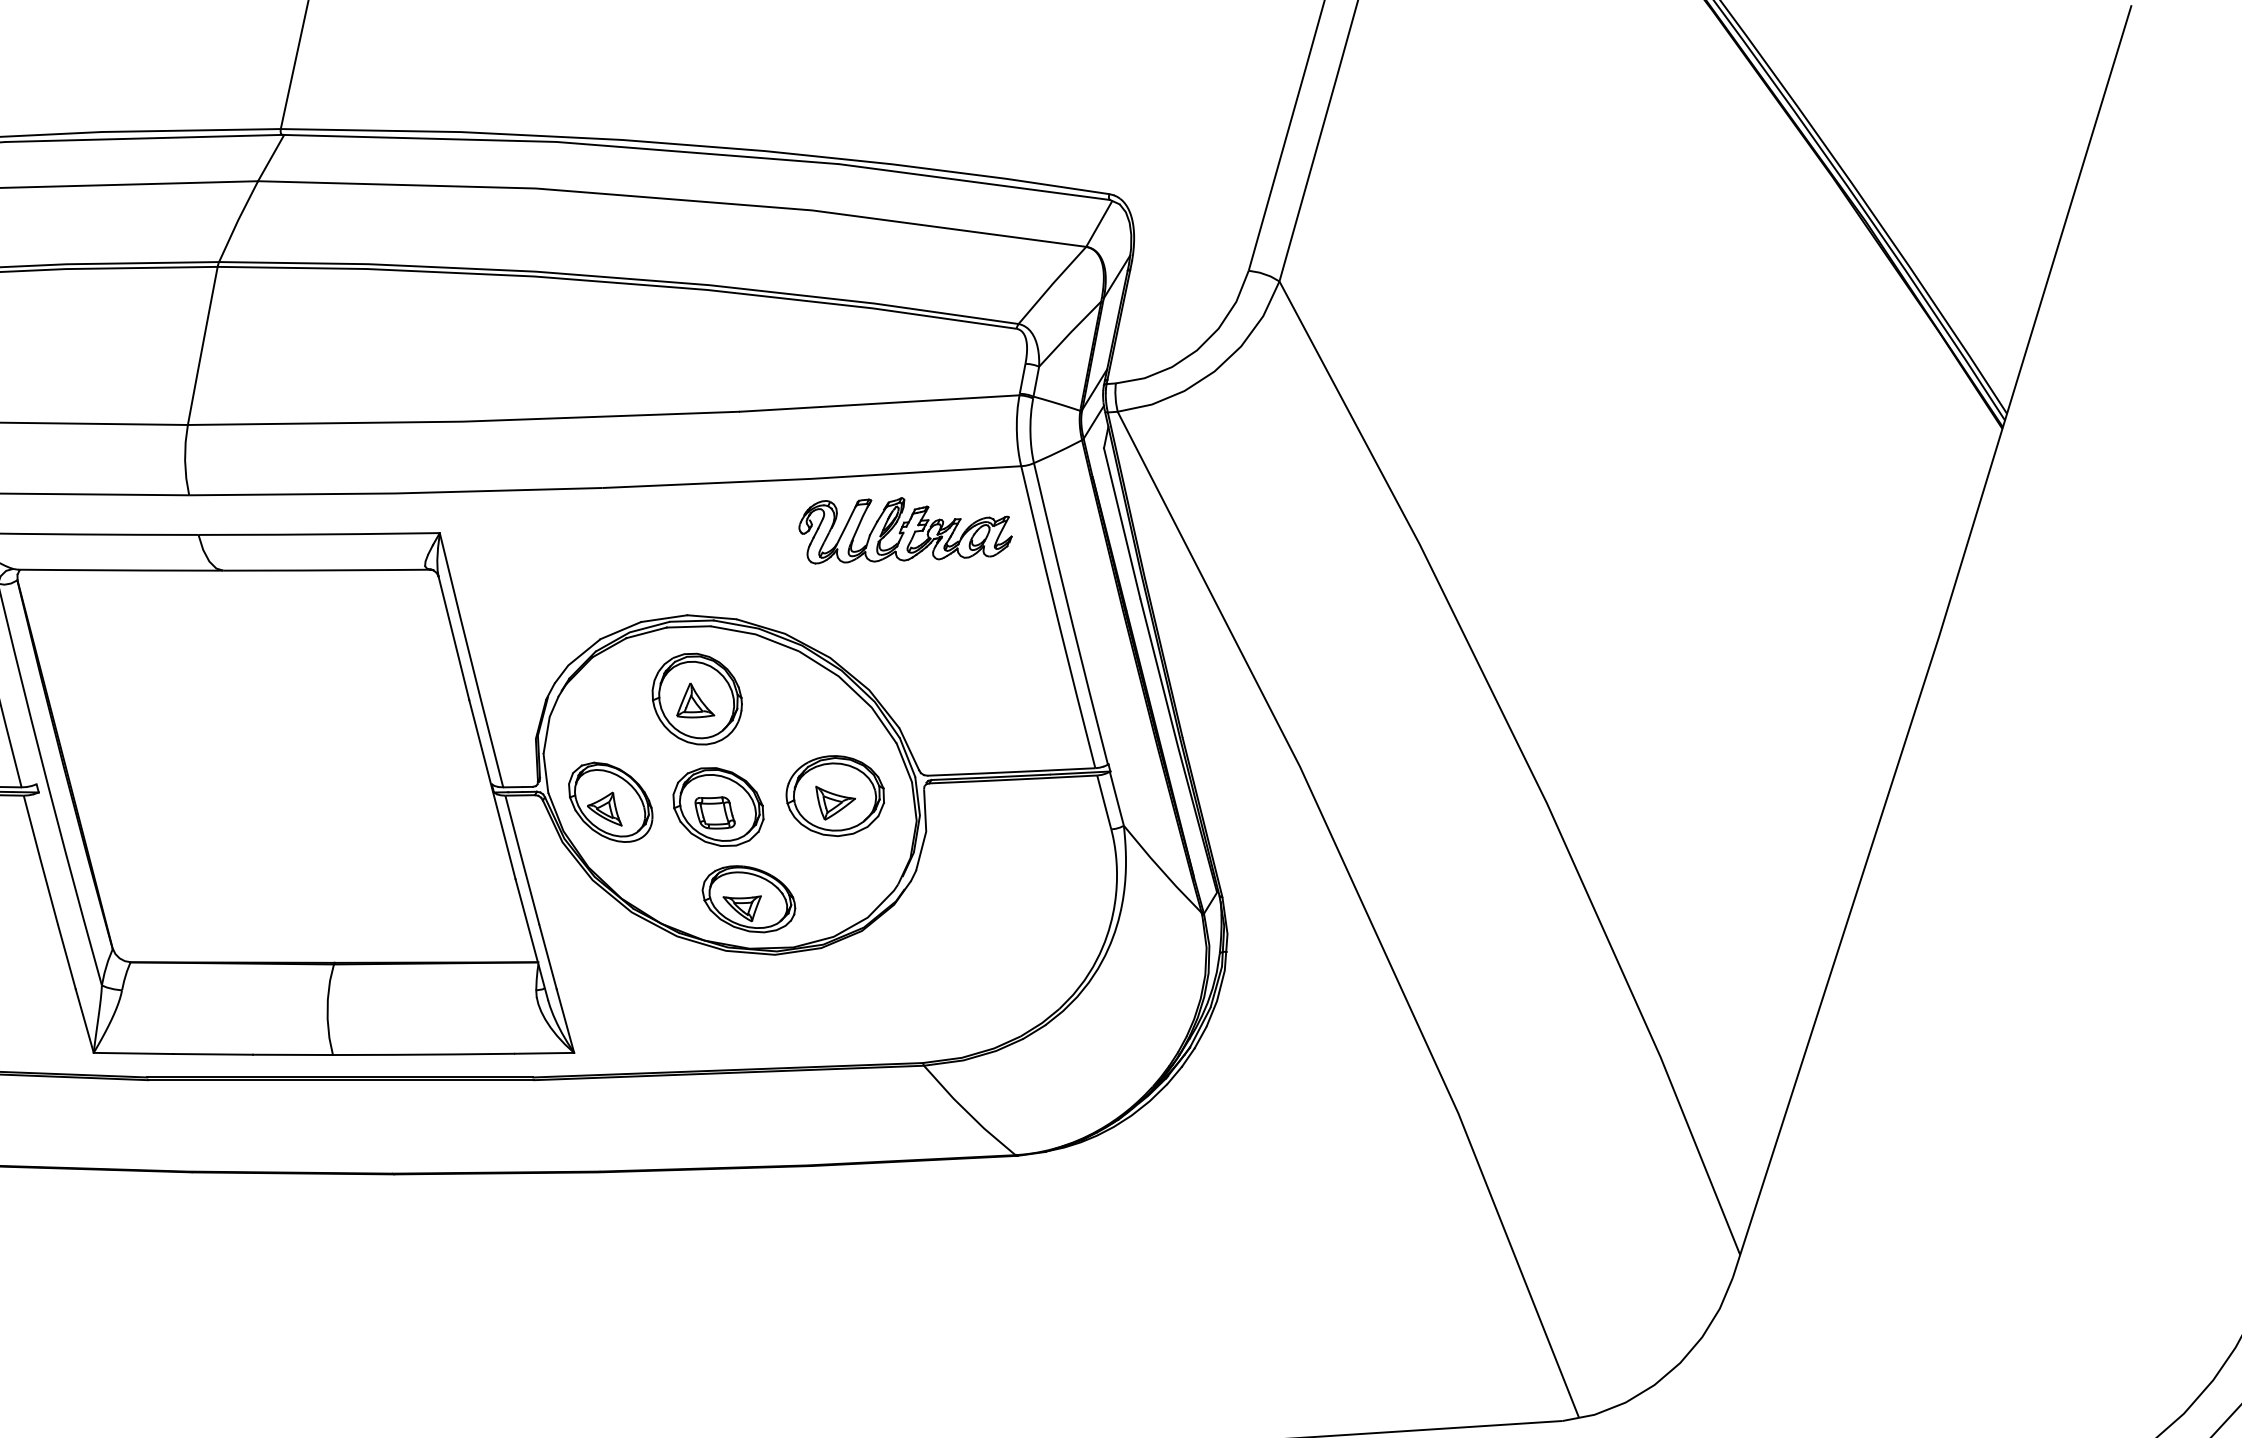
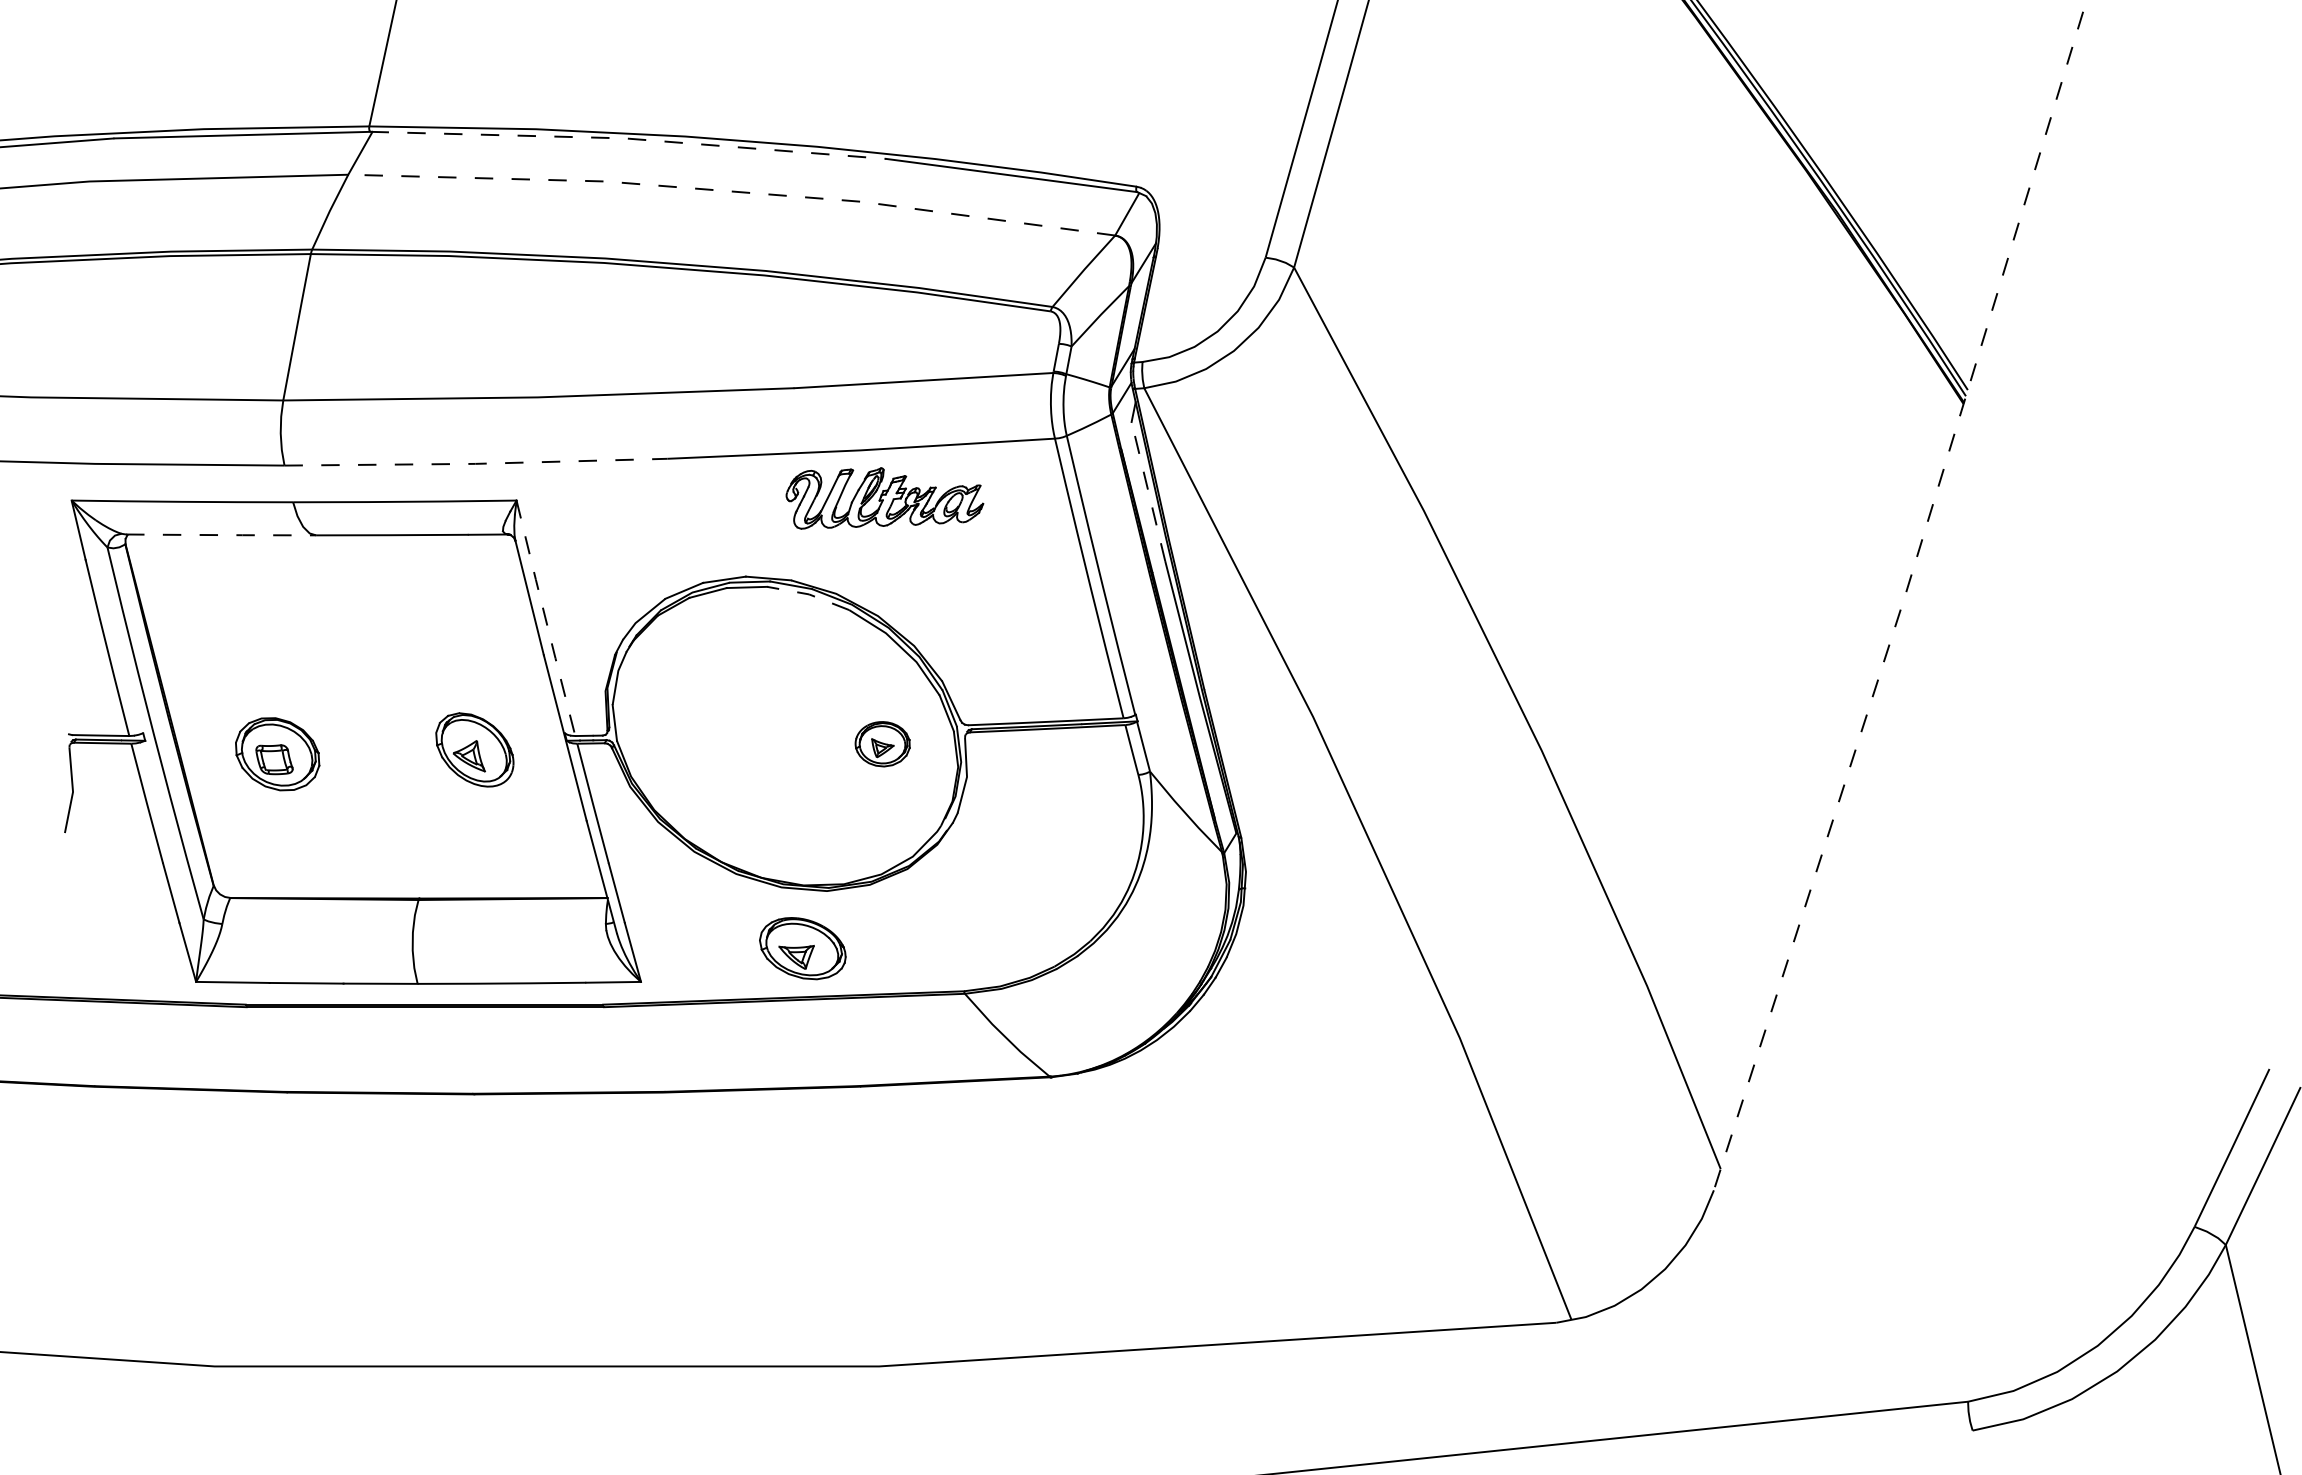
line: (560, 142) -> (628, 138), solid -> dashed
line: (672, 199) -> (732, 191), solid -> dashed
line: (396, 493) -> (476, 463), solid -> dashed
line: (1122, 523) -> (1148, 491), solid -> dashed
part: (905, 530) -> (884, 498), moved
line: (121, 570) -> (221, 535), solid -> dashed
line: (756, 634) -> (809, 594), solid -> dashed
line: (1937, 643) -> (1903, 602), solid -> dashed
line: (471, 660) -> (545, 618), solid -> dashed
part: (696, 699) -> (754, 654), removed
part: (834, 796) -> (882, 744), size x0.6
part: (610, 801) -> (474, 749), moved
part: (718, 807) -> (277, 754), moved
part: (748, 899) -> (802, 948), moved

